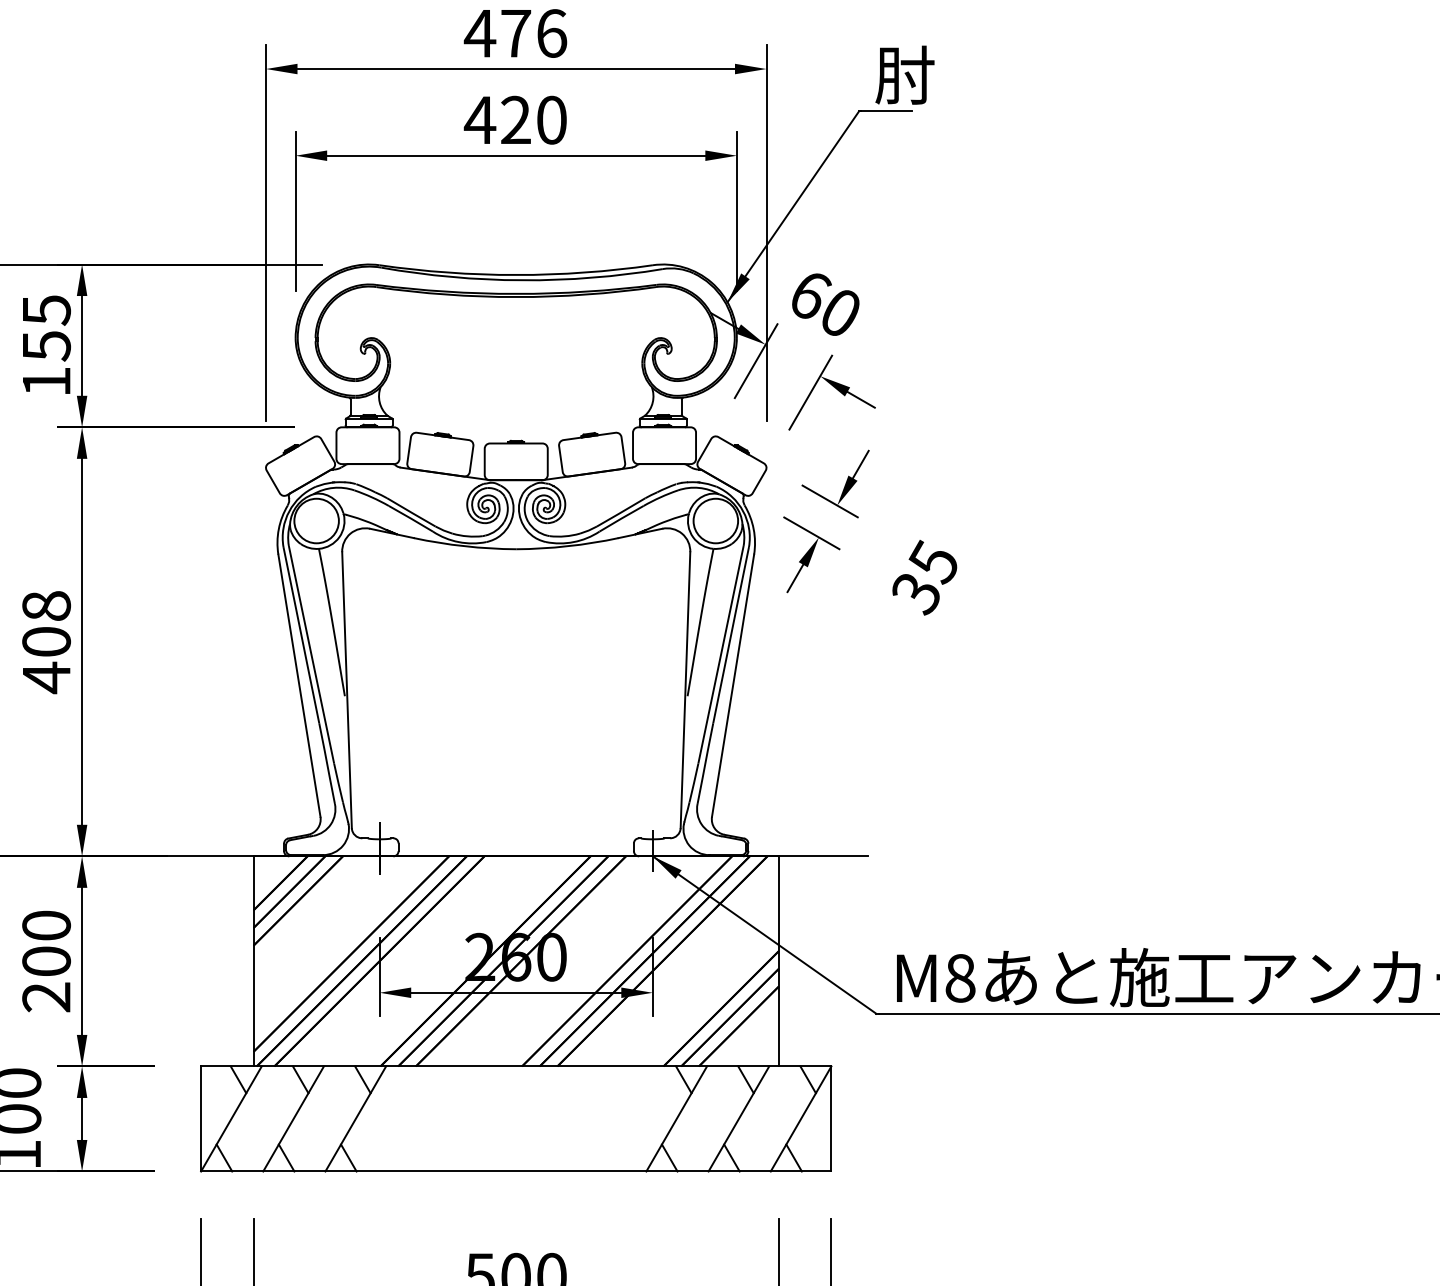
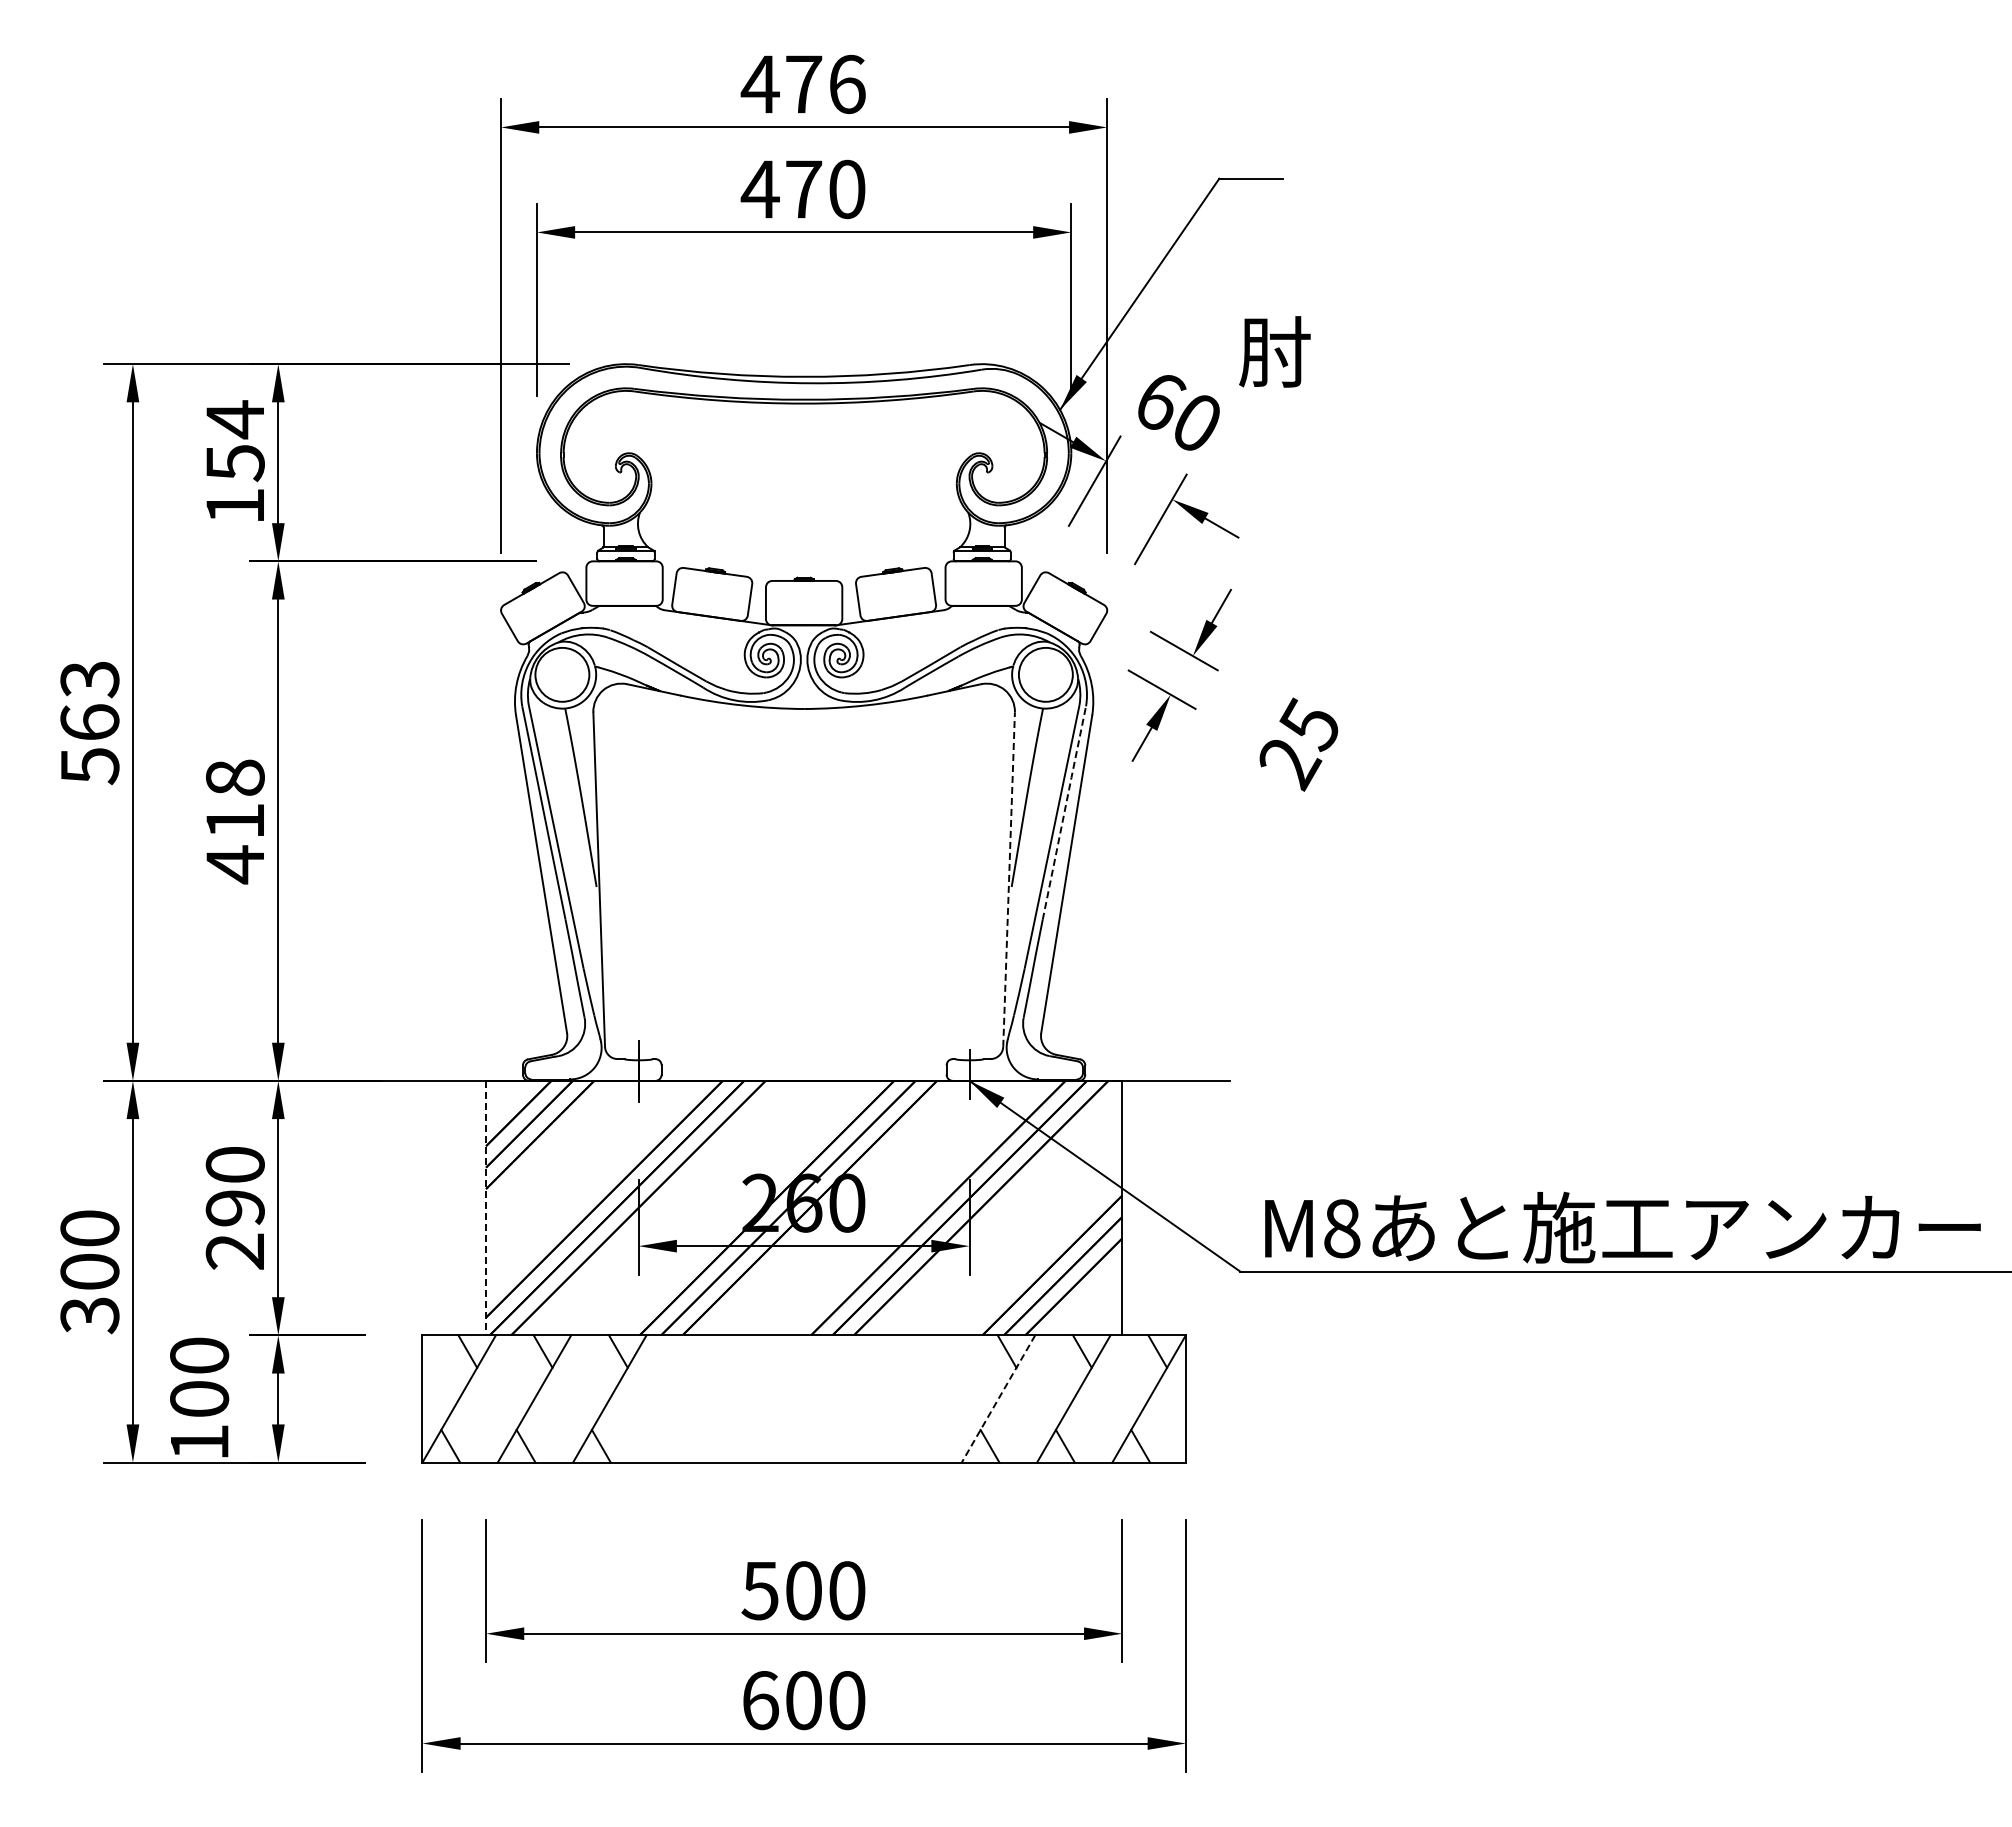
text: (904, 74) -> (1274, 351), moved
text: (515, 119) -> (803, 188), 420 -> 470
text: (46, 310) -> (235, 419), 155 -> 154
text: (917, 595) -> (1290, 765), 35 -> 25
line: (731, 634) -> (1064, 812), solid -> dashed
text: (45, 641) -> (234, 820), 408 -> 418
line: (685, 690) -> (1009, 879), solid -> dashed
text: (45, 961) -> (234, 1208), 200 -> 290
line: (253, 961) -> (486, 1208), solid -> dashed
line: (676, 1119) -> (998, 1399), solid -> dashed

